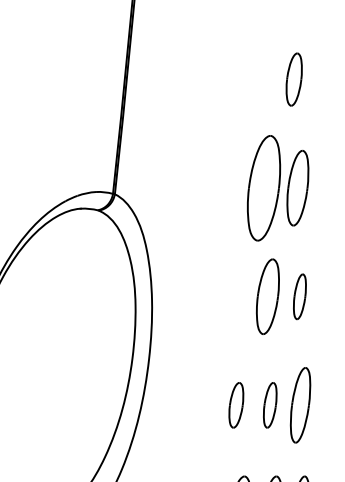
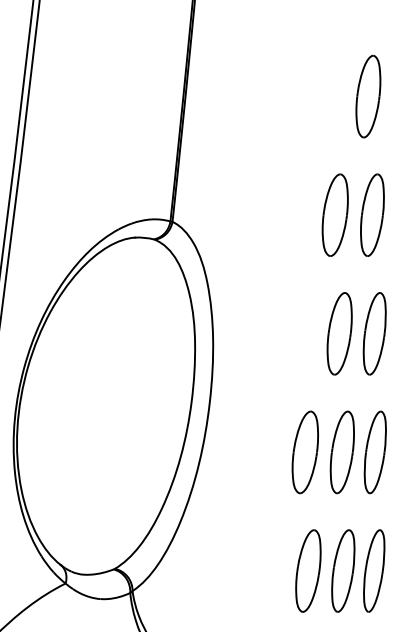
part: (294, 79) -> (368, 96), size x1.43
part: (263, 187) -> (334, 214), size x0.71
part: (299, 296) -> (374, 333), size x1.67
part: (235, 405) -> (304, 452), size x1.67
part: (269, 405) -> (341, 452), size x1.67

